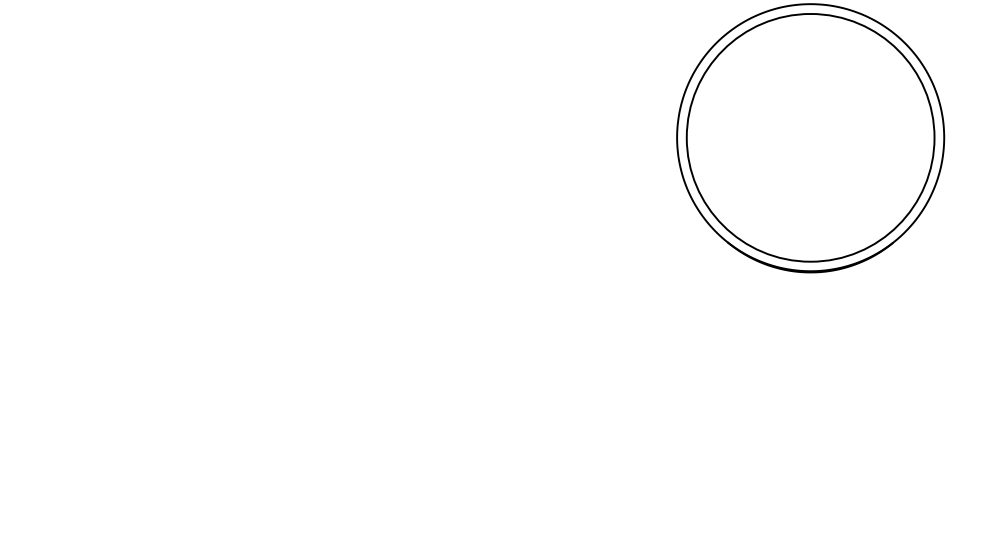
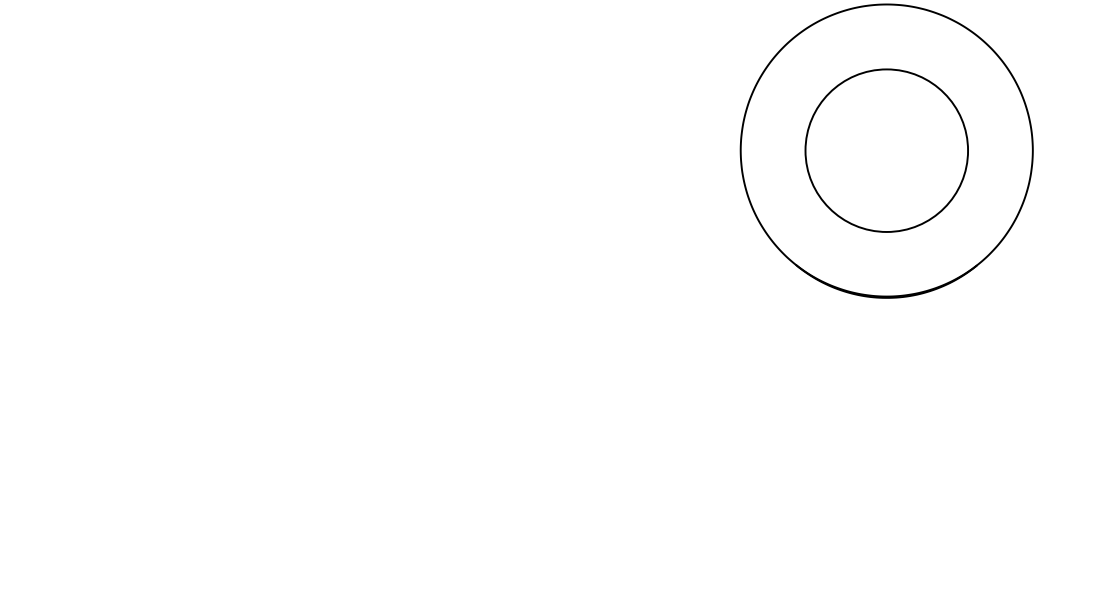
circle: (810, 137) -> (886, 150), size x0.6

